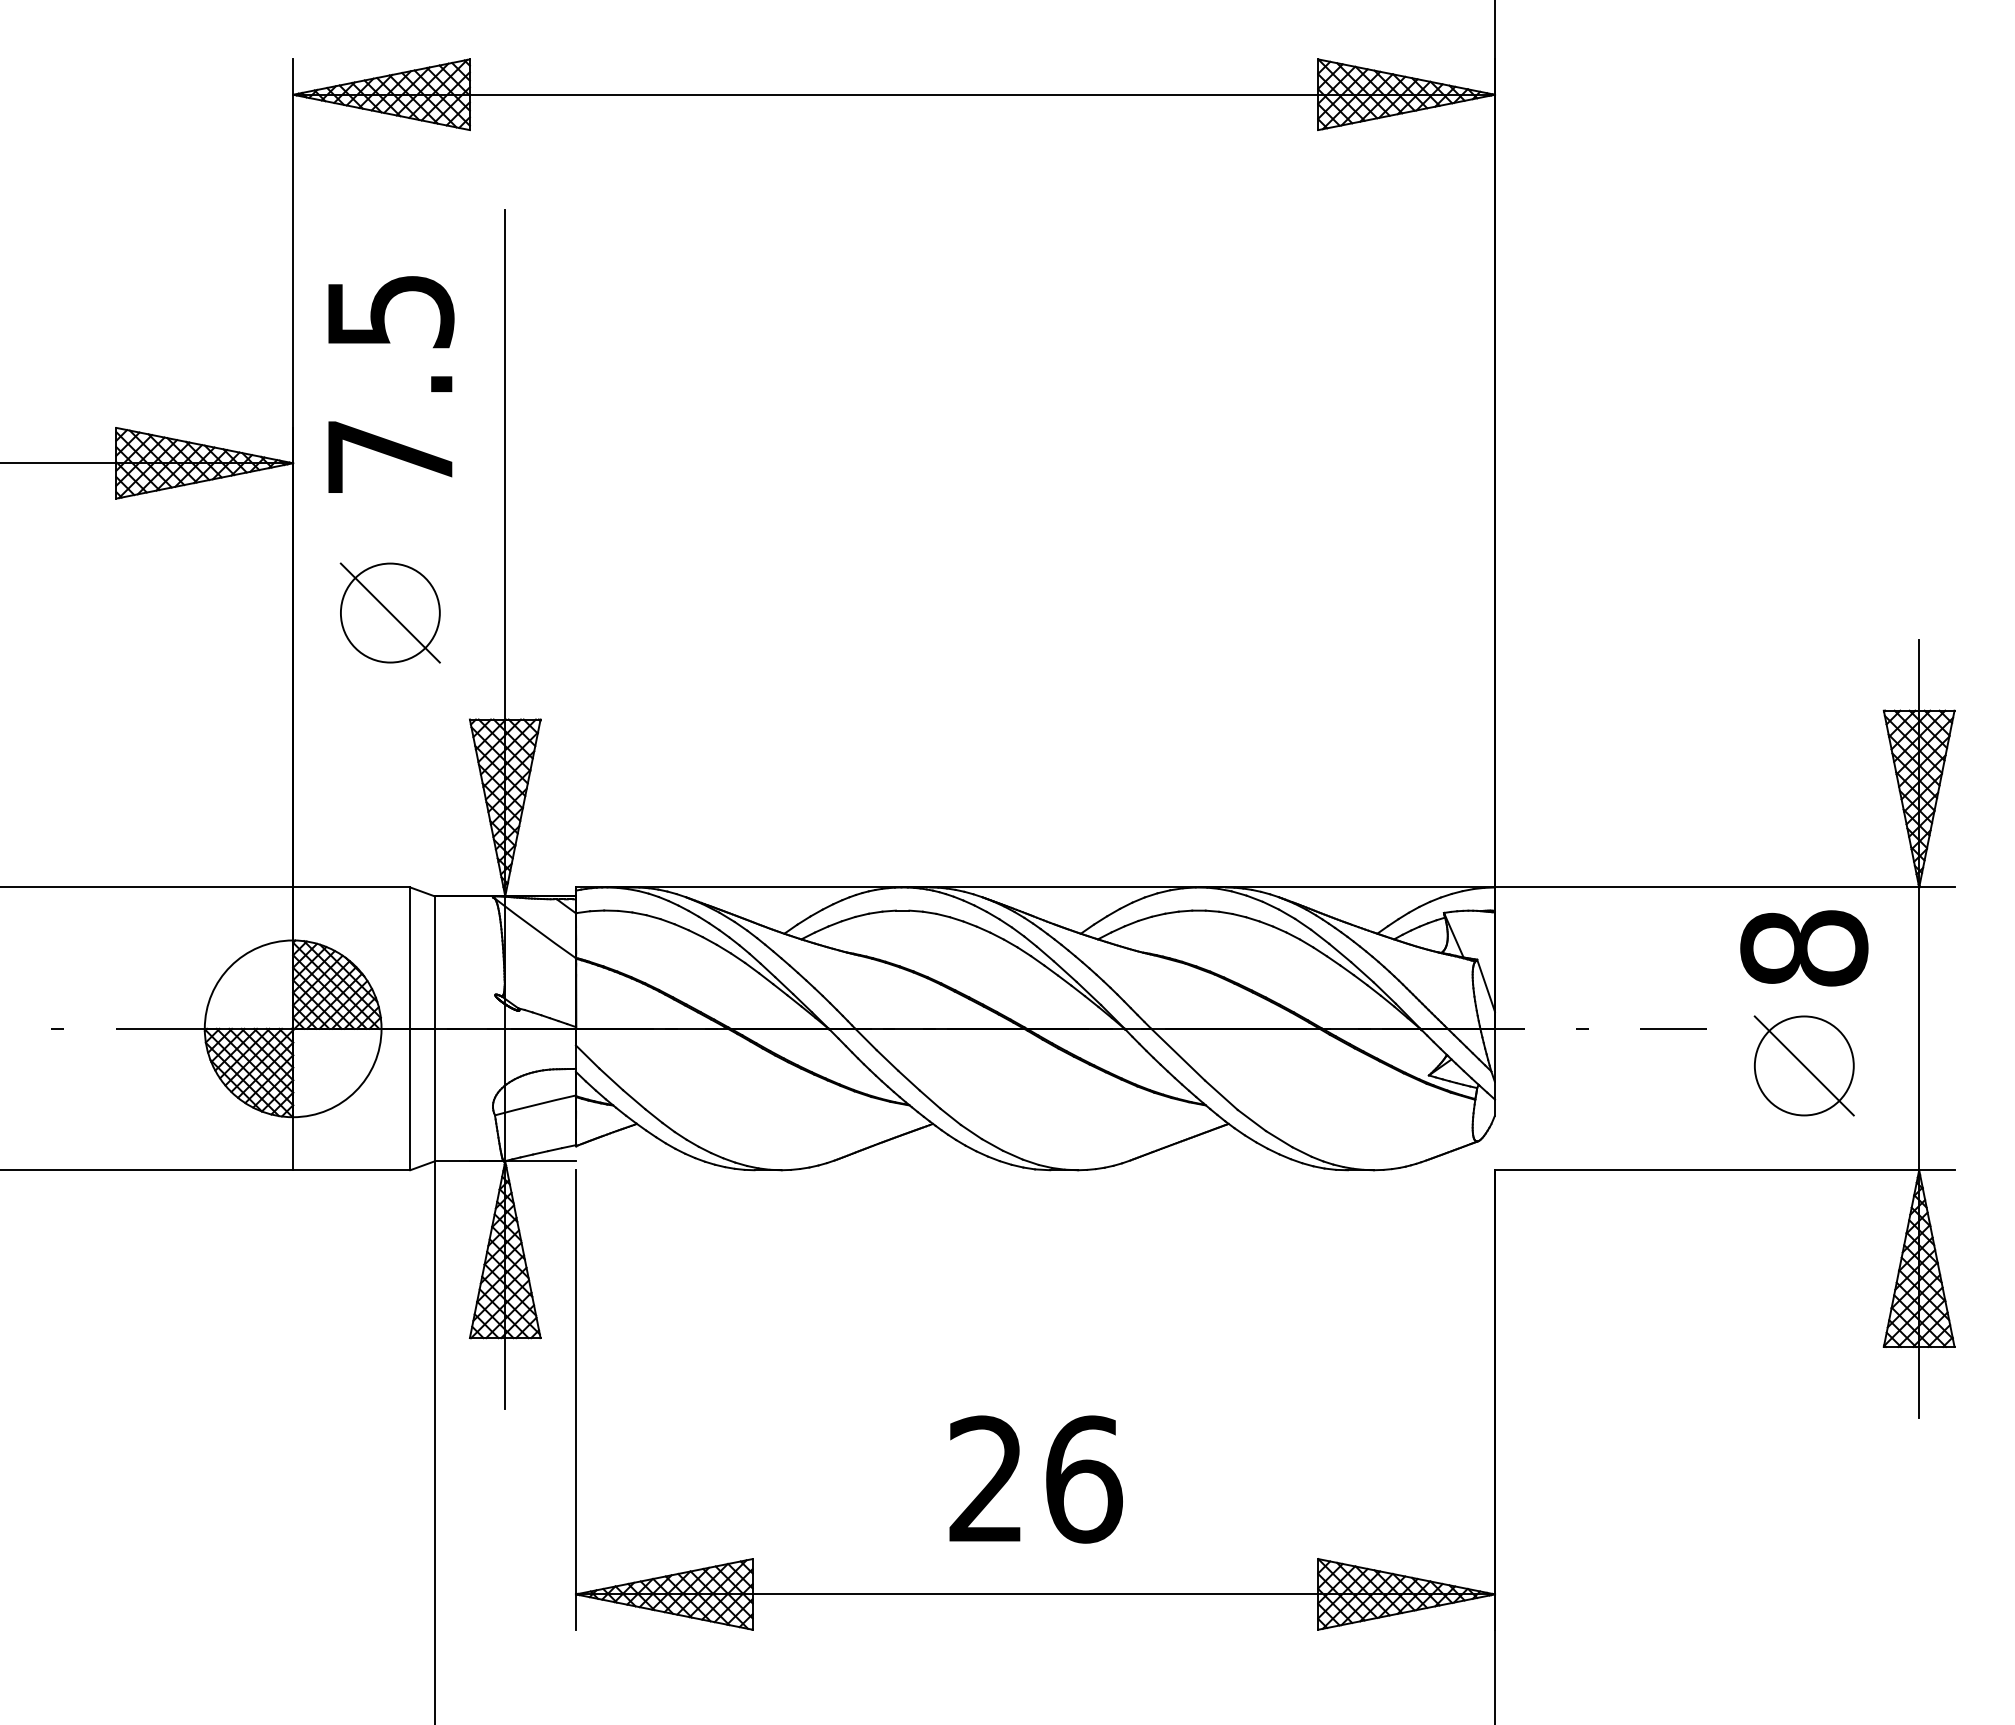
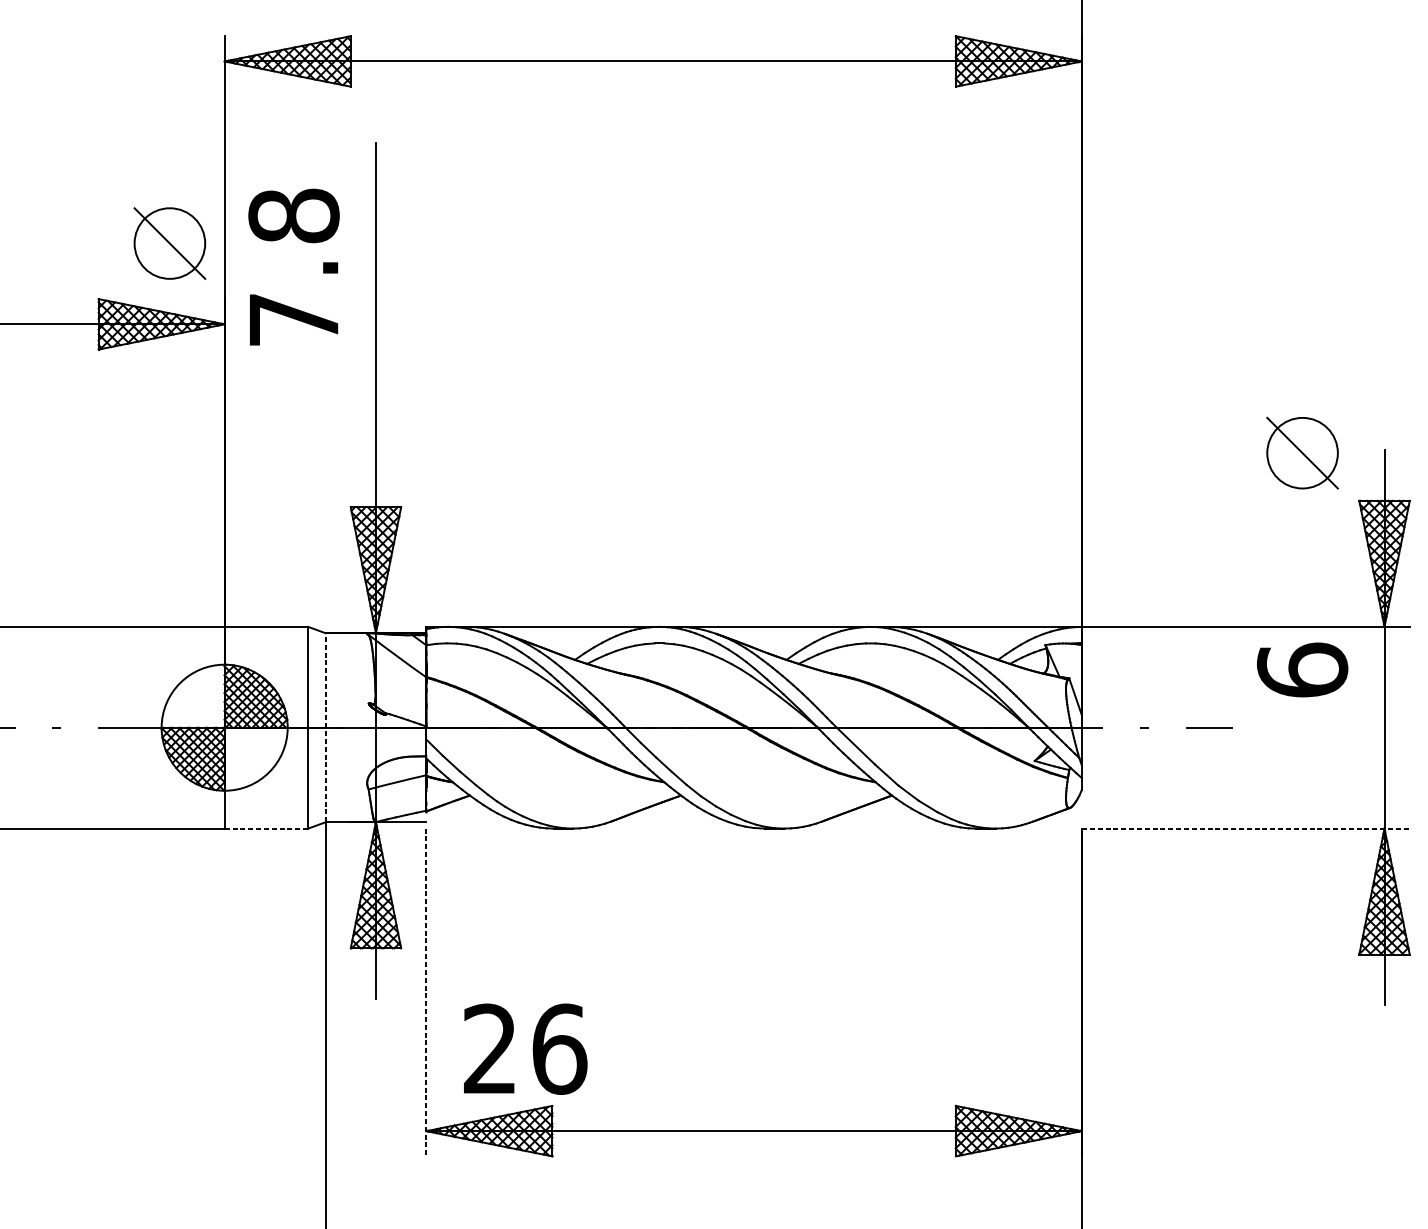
text: (390, 311) -> (294, 216), 7.5 -> 7.8
part: (389, 612) -> (169, 243), moved
text: (1804, 947) -> (1302, 669), 8 -> 6
line: (434, 1028) -> (325, 727), solid -> dashed
part: (1803, 1065) -> (1302, 452), moved
line: (351, 1170) -> (266, 828), solid -> dashed
line: (1724, 1170) -> (1245, 828), solid -> dashed
line: (575, 1400) -> (426, 992), solid -> dashed
text: (1035, 1479) -> (525, 1049), moved

